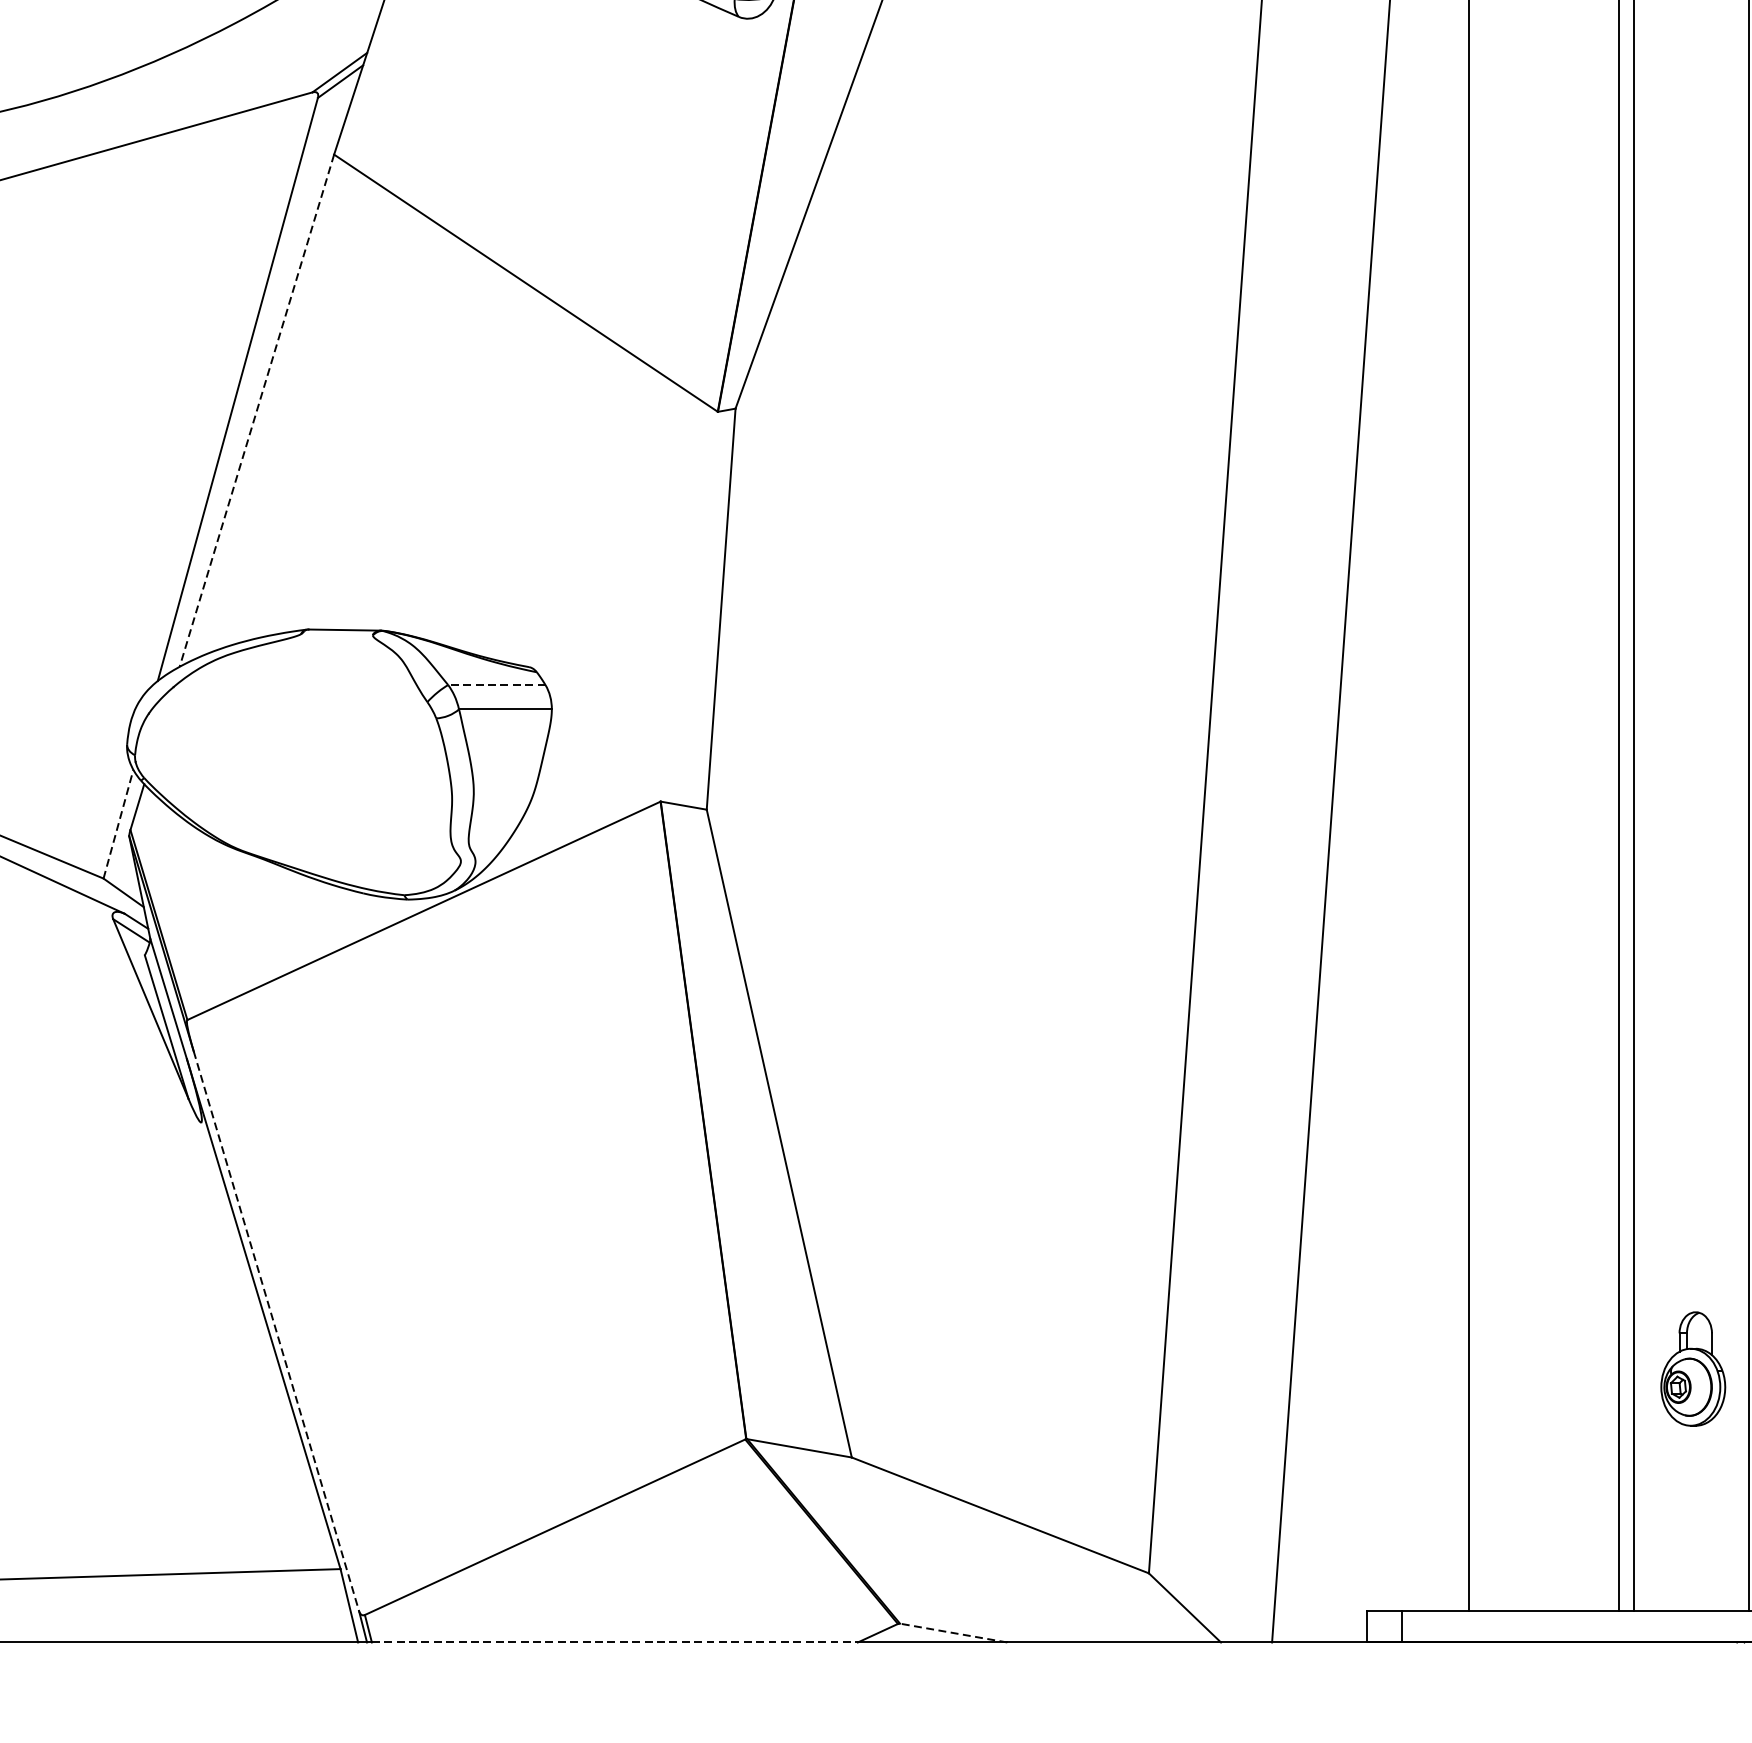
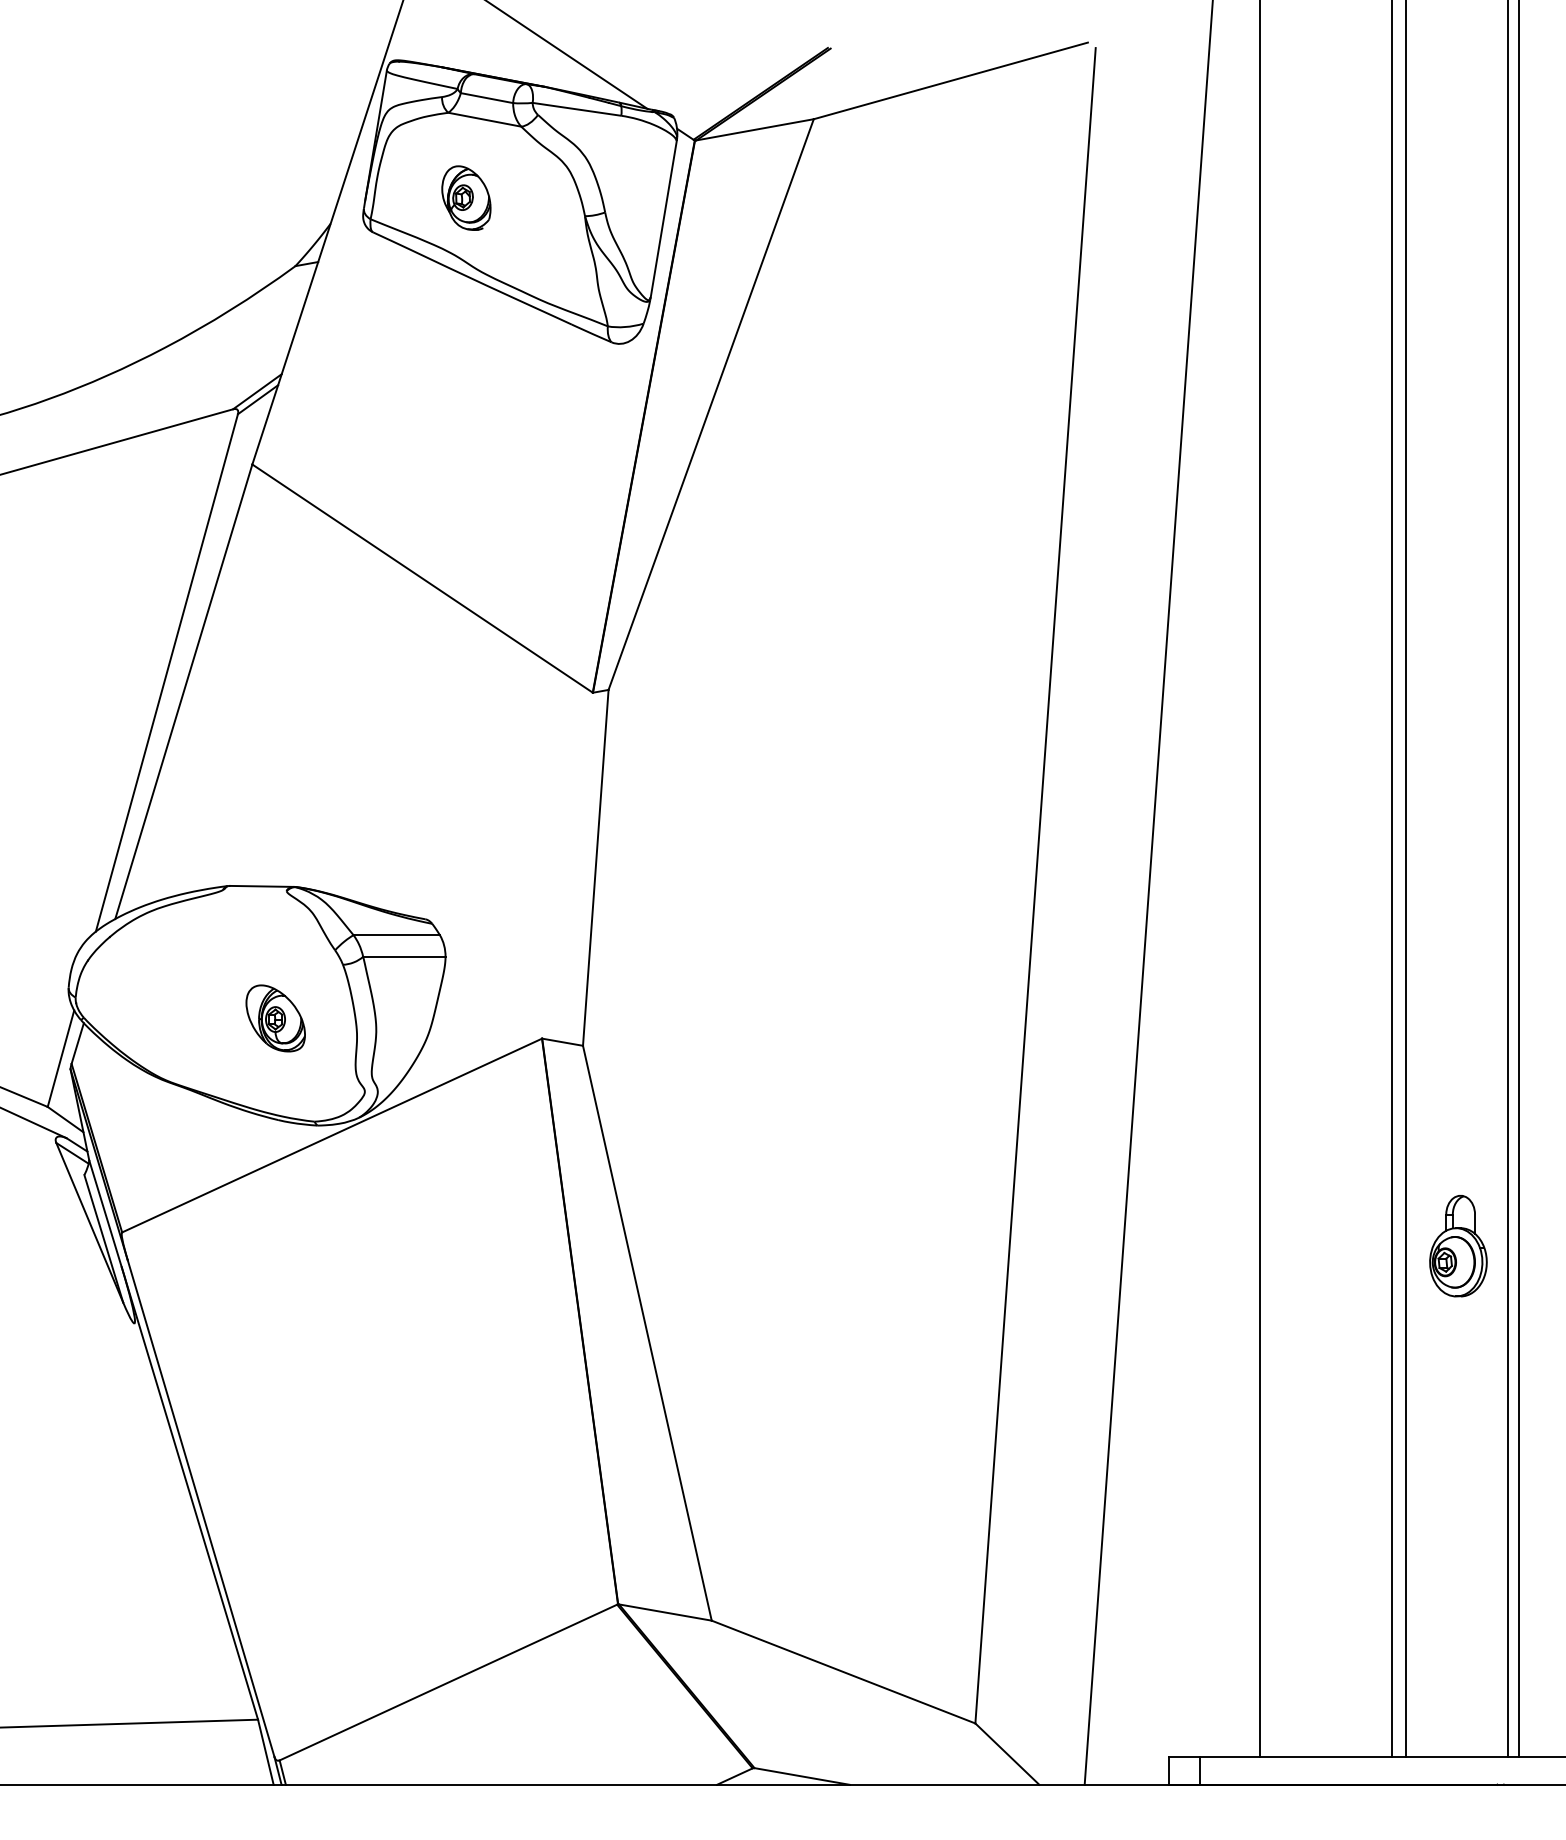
line: (256, 411) -> (183, 692), dashed -> solid
line: (496, 685) -> (396, 935), dashed -> solid
part: (360, 778) -> (275, 1018), added
line: (119, 824) -> (61, 1058), dashed -> solid
line: (276, 1331) -> (201, 1508), dashed -> solid
part: (1693, 1369) -> (1458, 1246), moved
line: (952, 1633) -> (801, 1776), dashed -> solid
line: (614, 1642) -> (501, 1784), dashed -> solid

